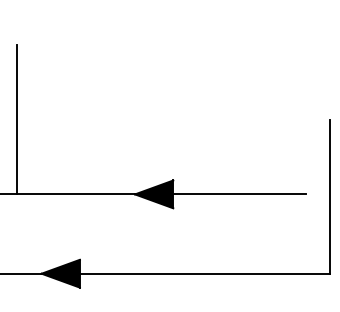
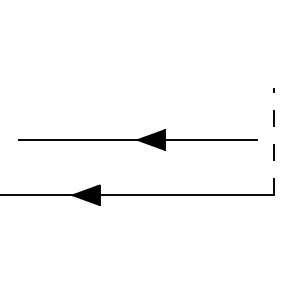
line: (18, 119) -> (56, 87), removed
line: (329, 196) -> (273, 141), solid -> dashed

